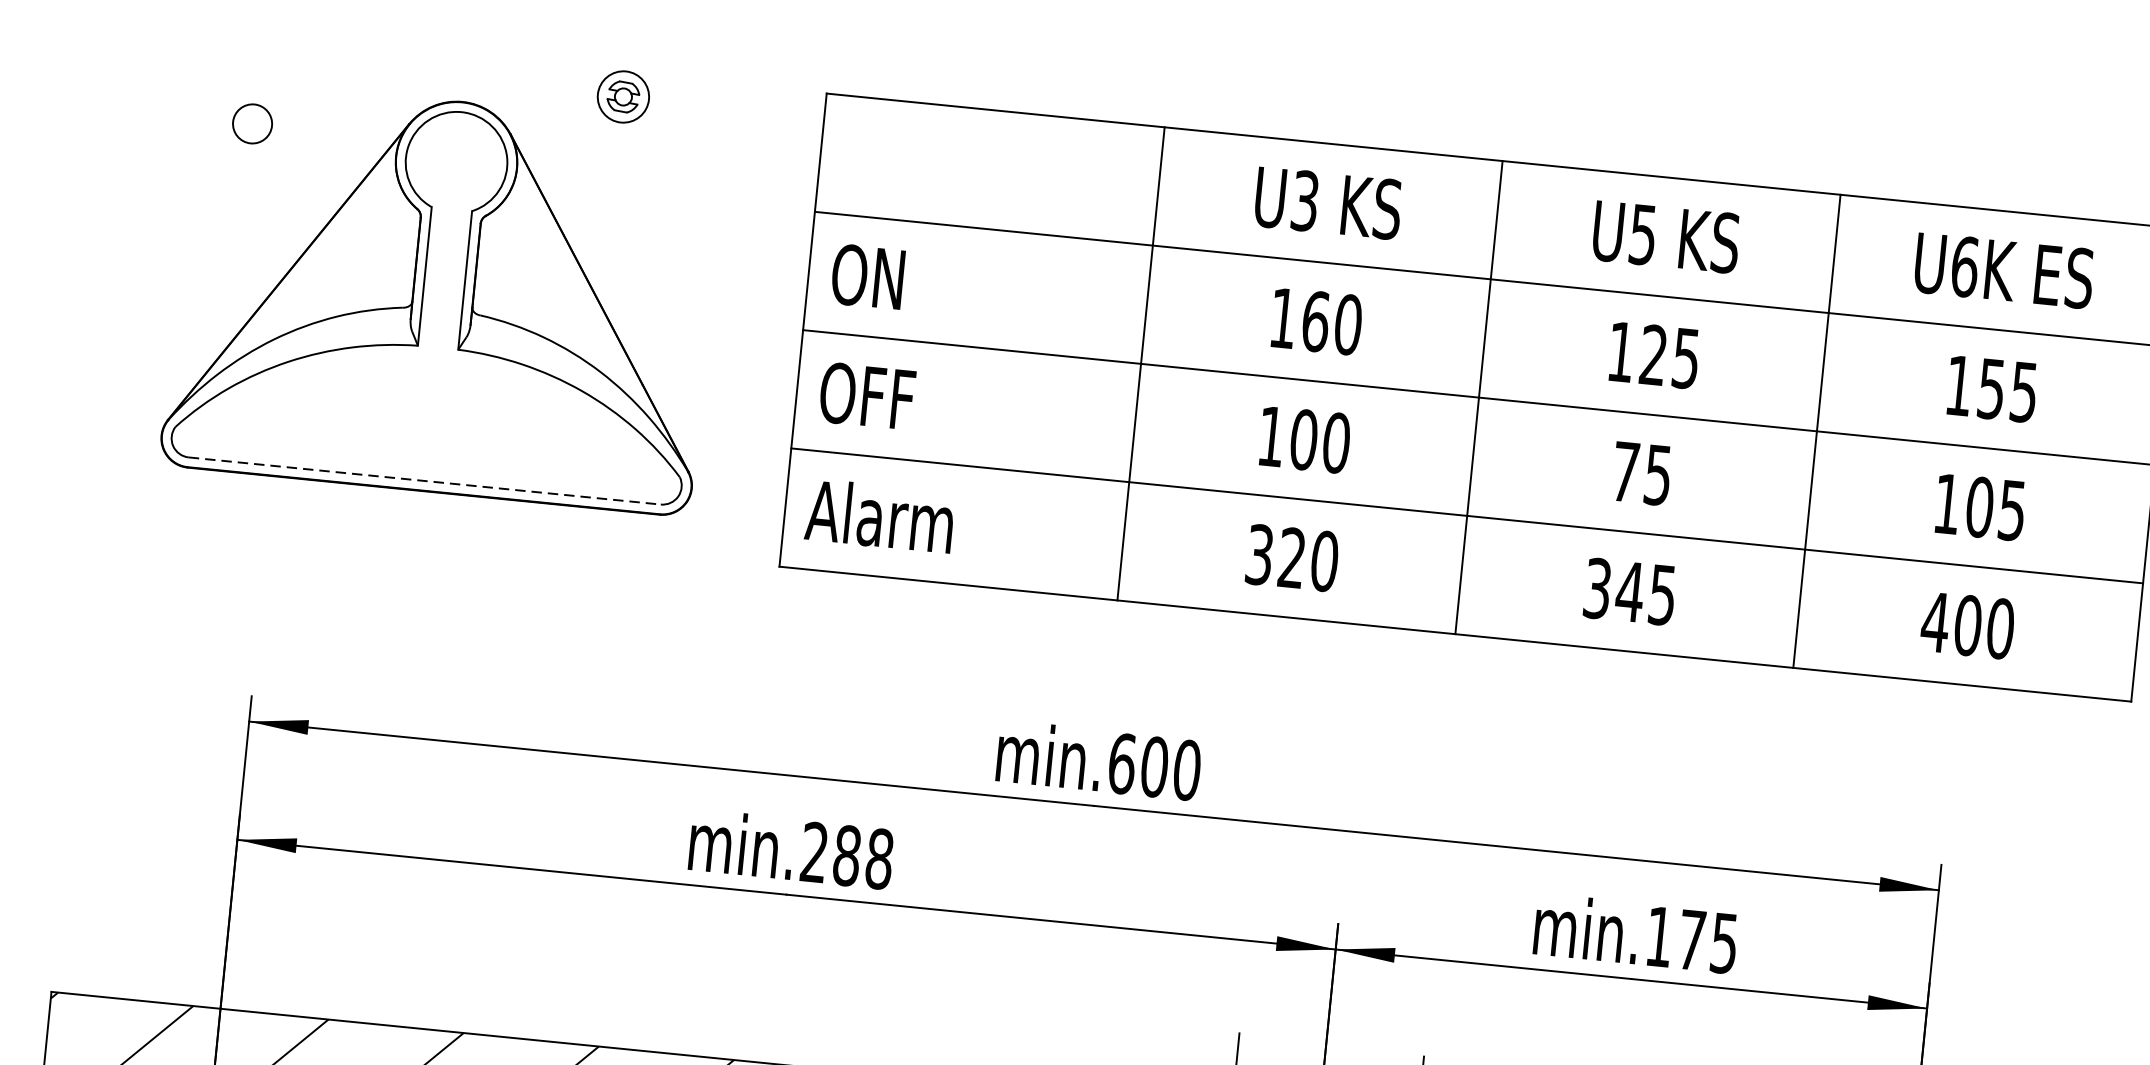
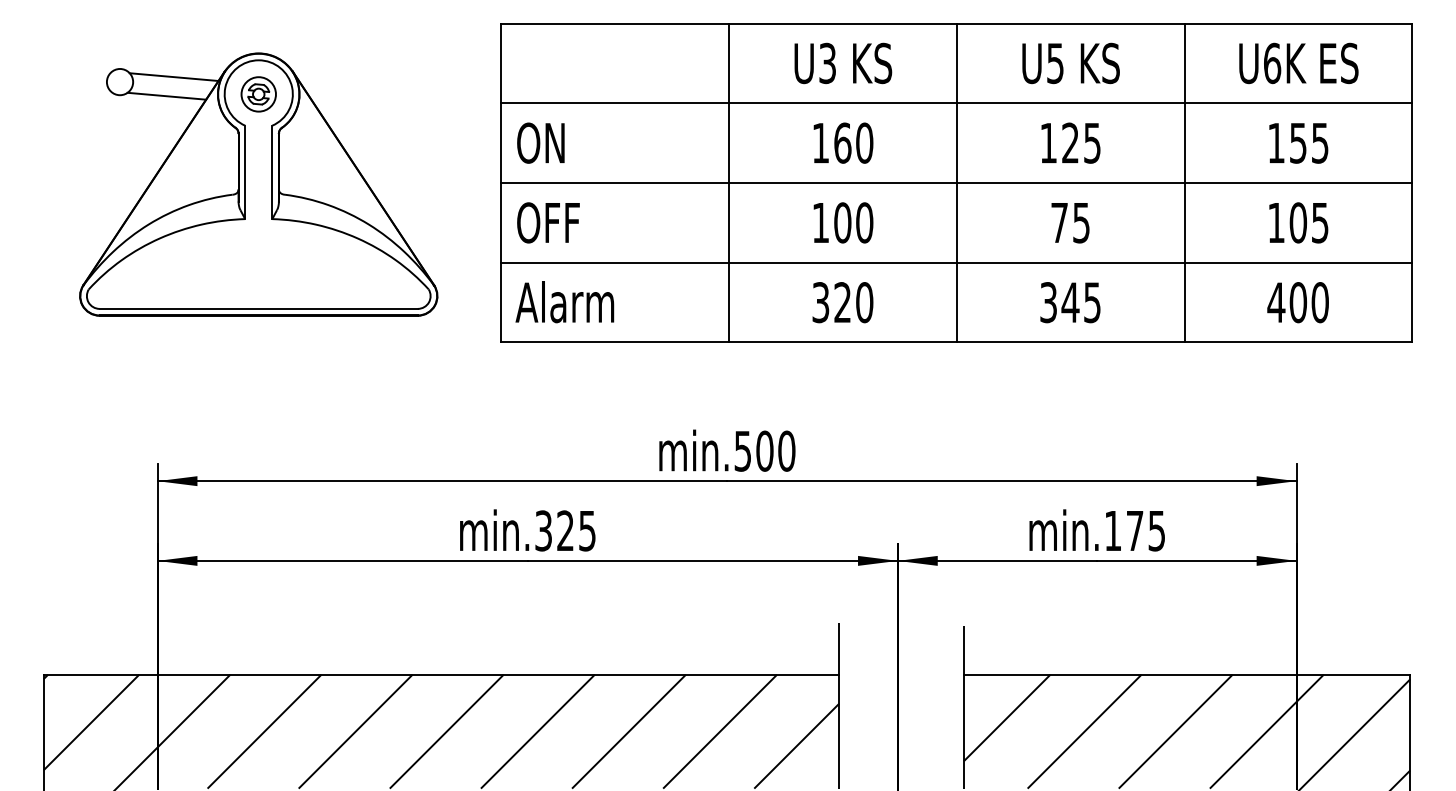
part: (623, 97) -> (258, 94), moved
line: (332, 125) -> (173, 77), added
line: (319, 150) -> (166, 95), added
line: (425, 480) -> (259, 308), dashed -> solid
text: (1121, 762) -> (742, 450), min.600 -> min.500
text: (847, 855) -> (565, 530), min.288 -> min.325

